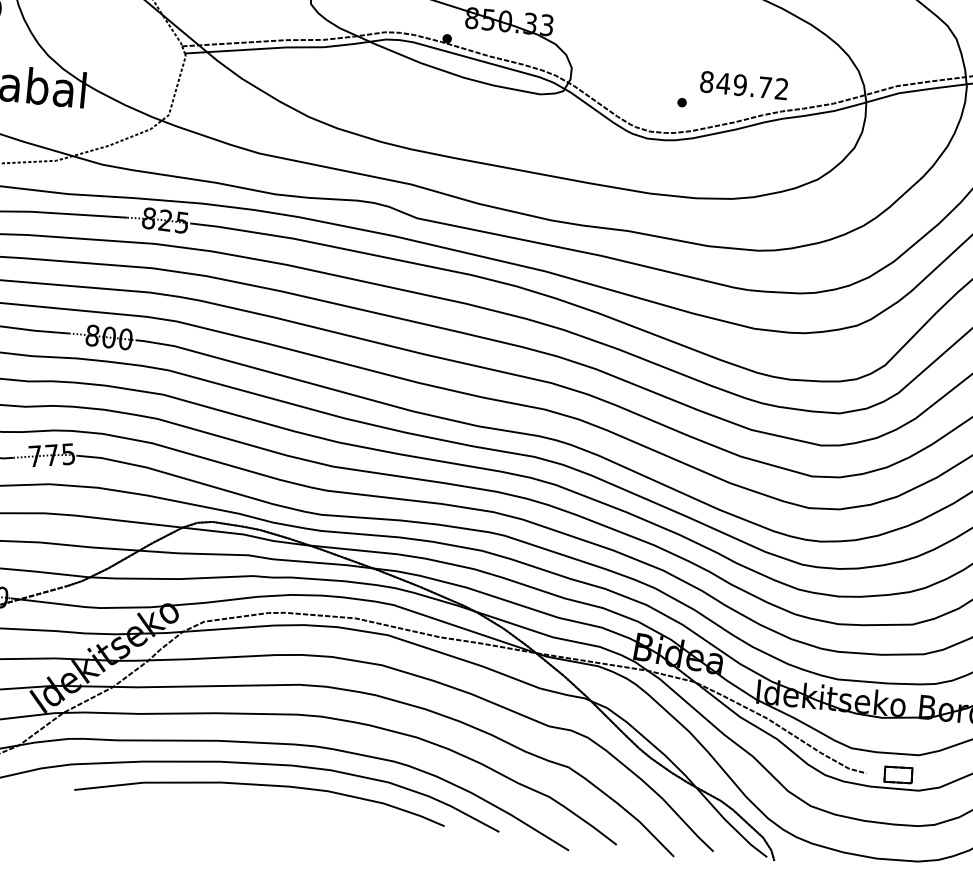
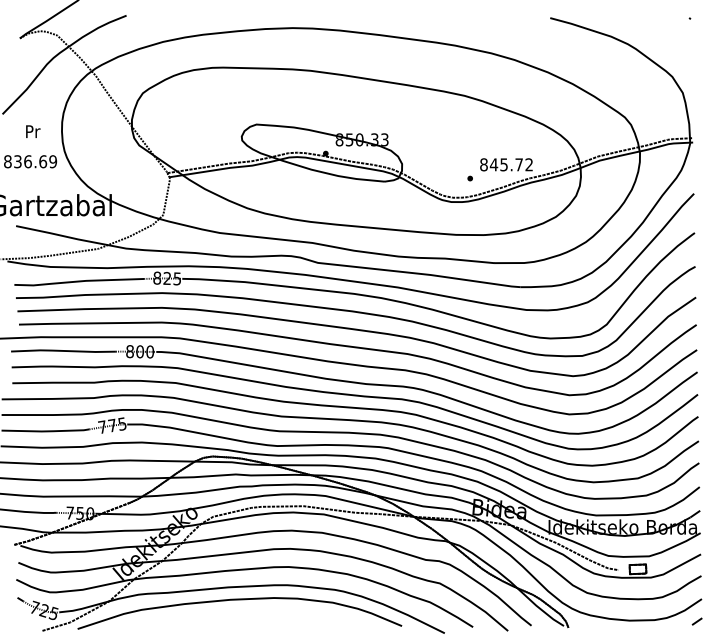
text: (739, 84) -> (503, 164), 849.72 -> 845.72
curve: (260, 786) -> (256, 612), removed

